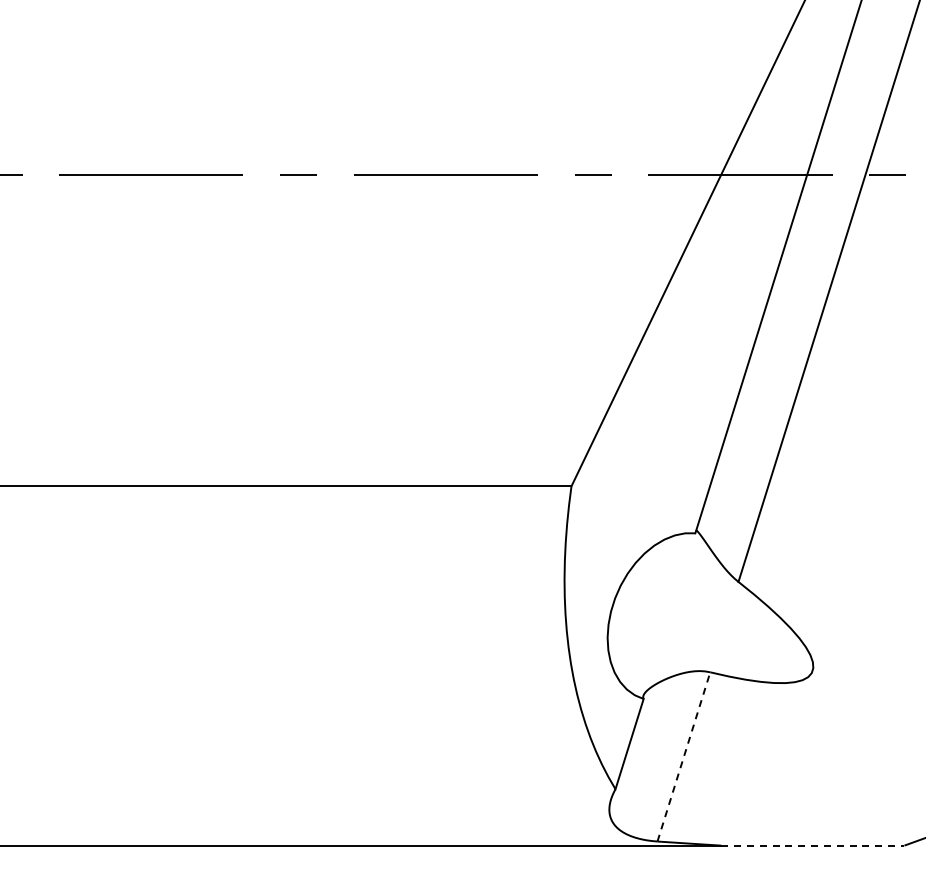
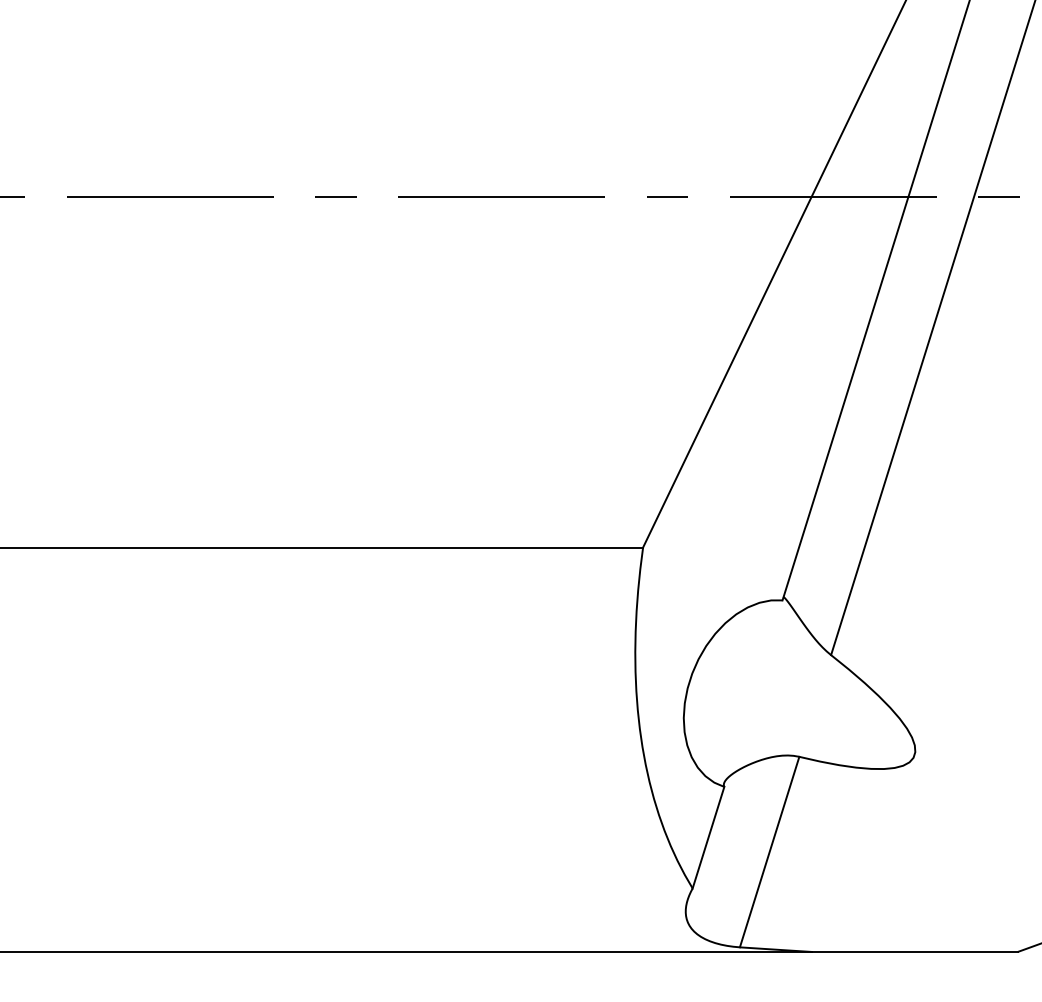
line: (683, 756) -> (769, 851), dashed -> solid
line: (812, 845) -> (914, 951), dashed -> solid

